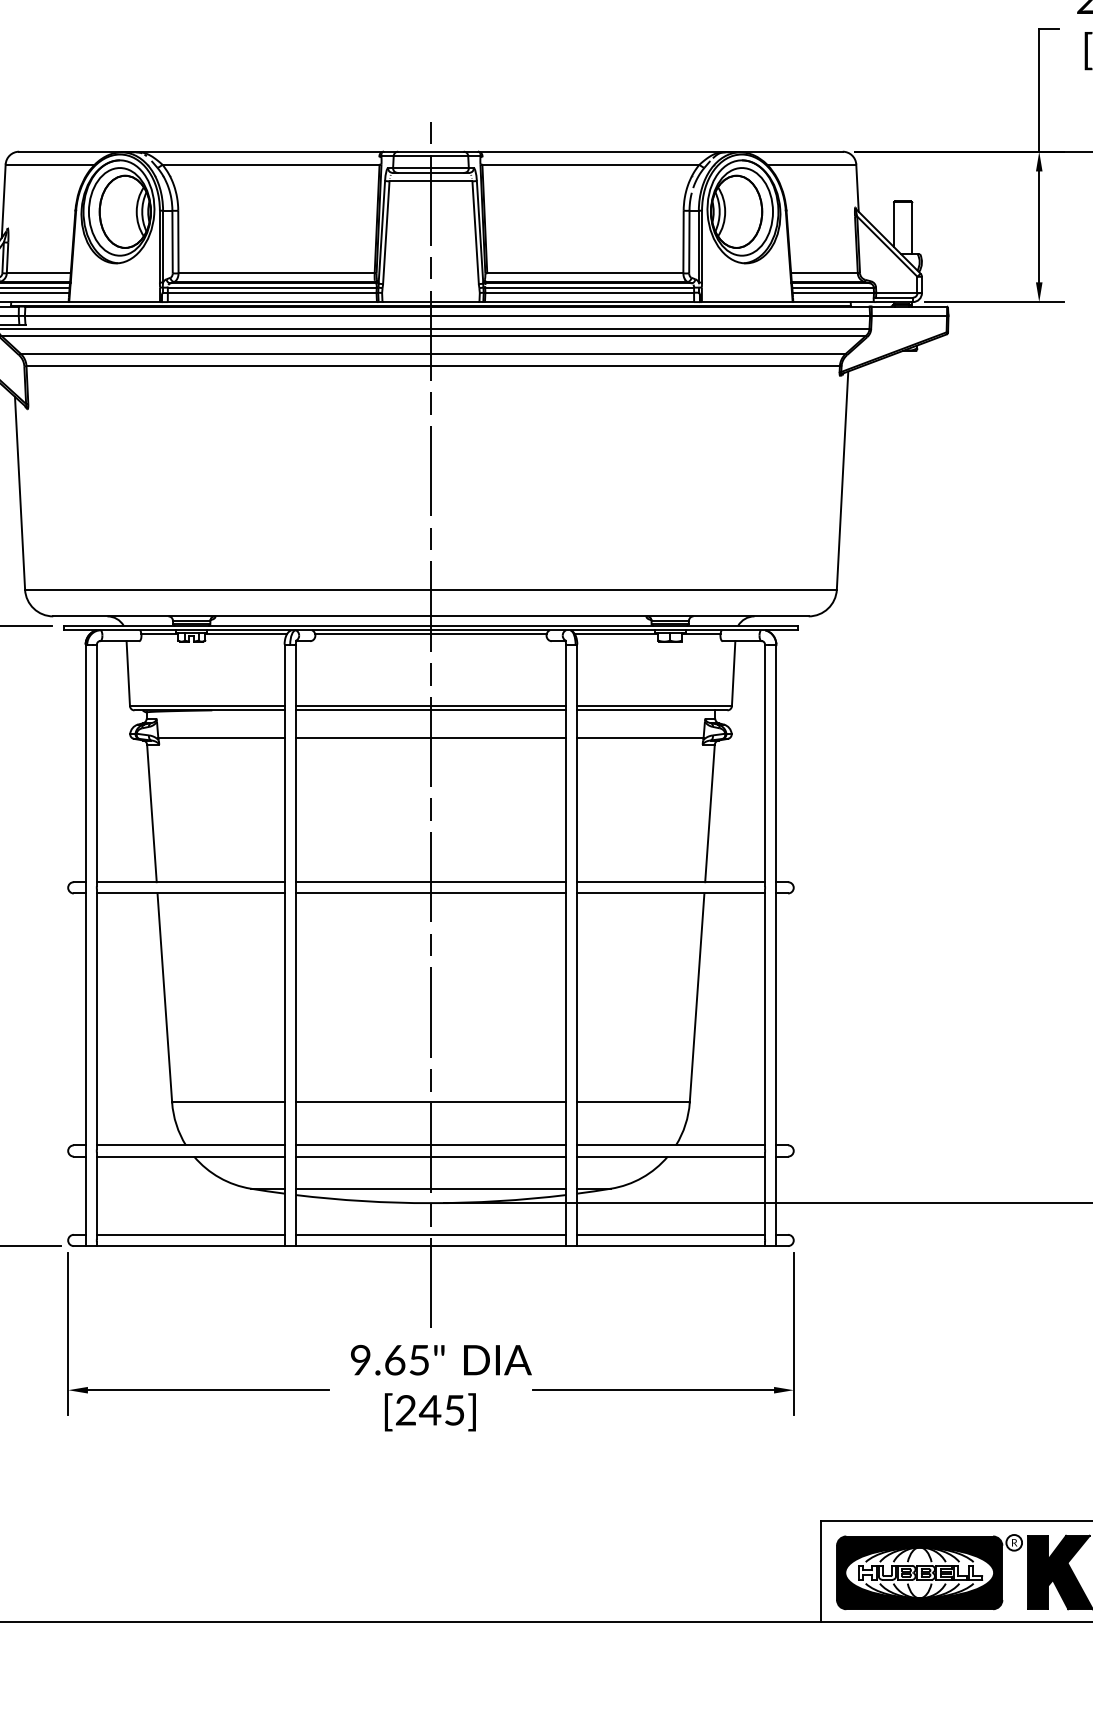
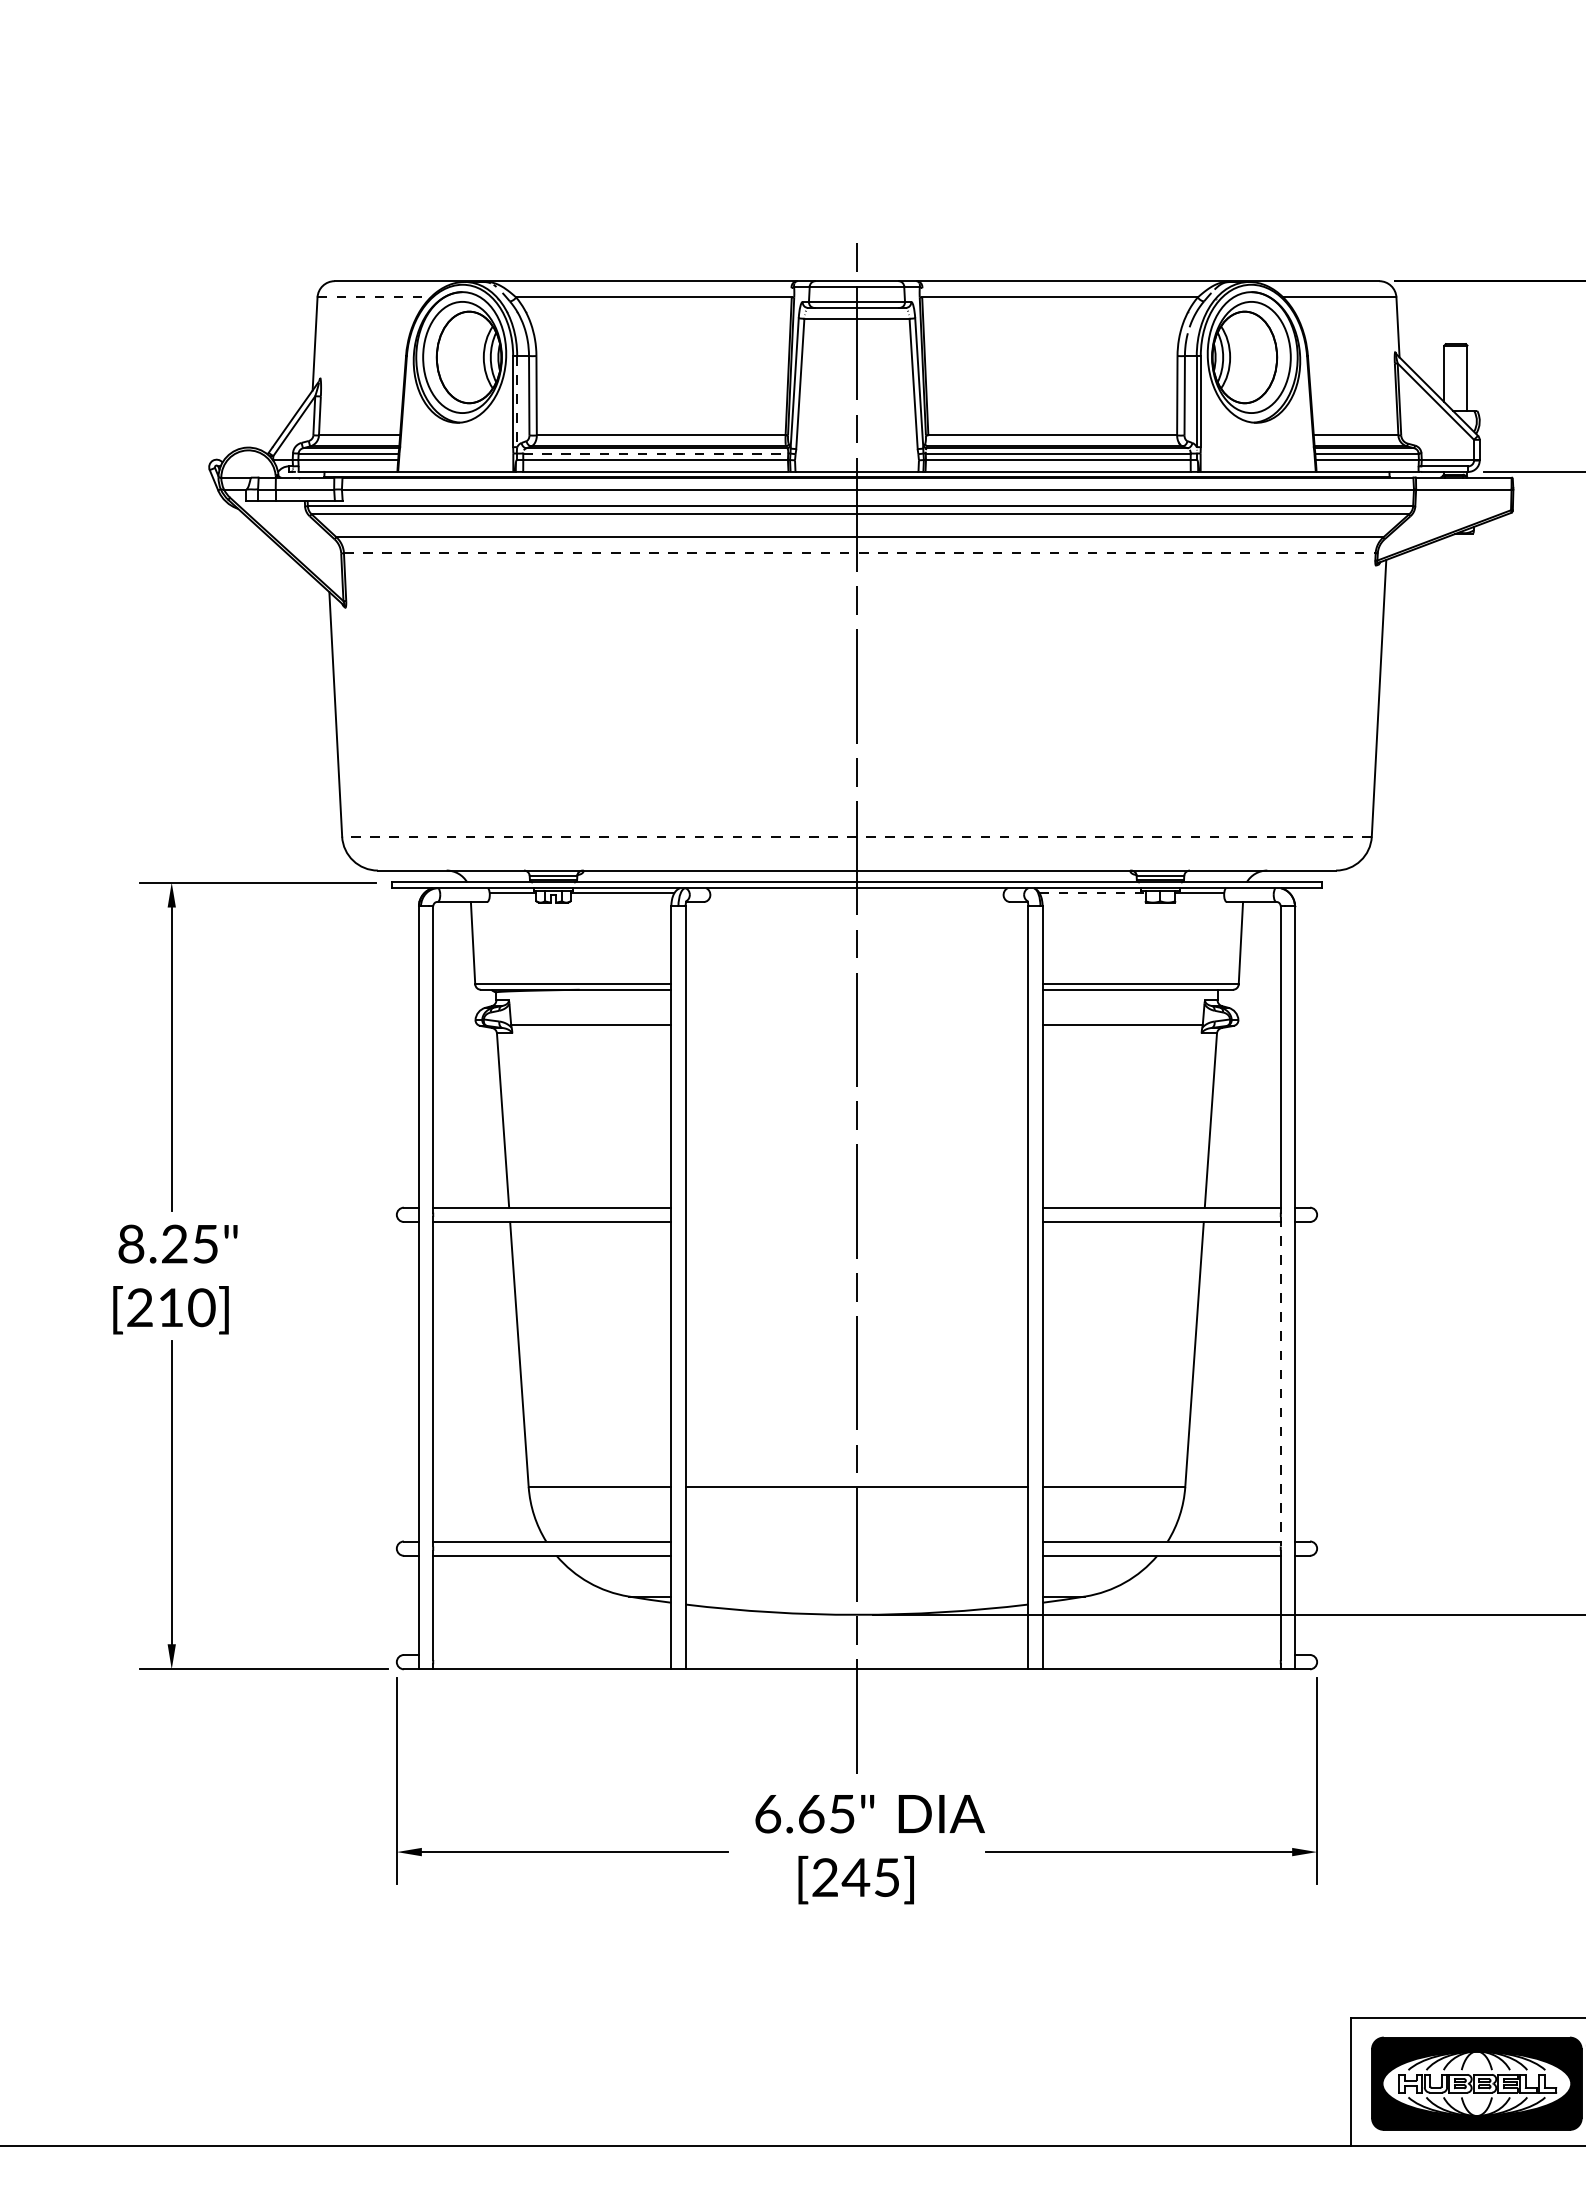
line: (50, 164) -> (374, 297), solid -> dashed
line: (163, 246) -> (517, 401), solid -> dashed
line: (272, 287) -> (656, 453), solid -> dashed
line: (432, 366) -> (859, 553), solid -> dashed
line: (430, 589) -> (856, 836), solid -> dashed
line: (430, 634) -> (856, 893), removed
line: (616, 634) -> (1092, 893), solid -> dashed
line: (430, 706) -> (856, 984), removed
line: (430, 710) -> (856, 989), removed
line: (430, 738) -> (856, 1025), removed
line: (430, 882) -> (856, 1207), removed
line: (430, 893) -> (856, 1222), removed
line: (764, 1019) -> (1280, 1381), solid -> dashed
line: (430, 1145) -> (856, 1541), removed
line: (430, 1156) -> (856, 1555), removed
line: (430, 1188) -> (856, 1596), removed
line: (190, 1234) -> (552, 1654), removed
line: (430, 1234) -> (856, 1654), removed
line: (671, 1234) -> (1161, 1654), removed
text: (361, 1359) -> (768, 1813), 9.65" -> 6.65"

